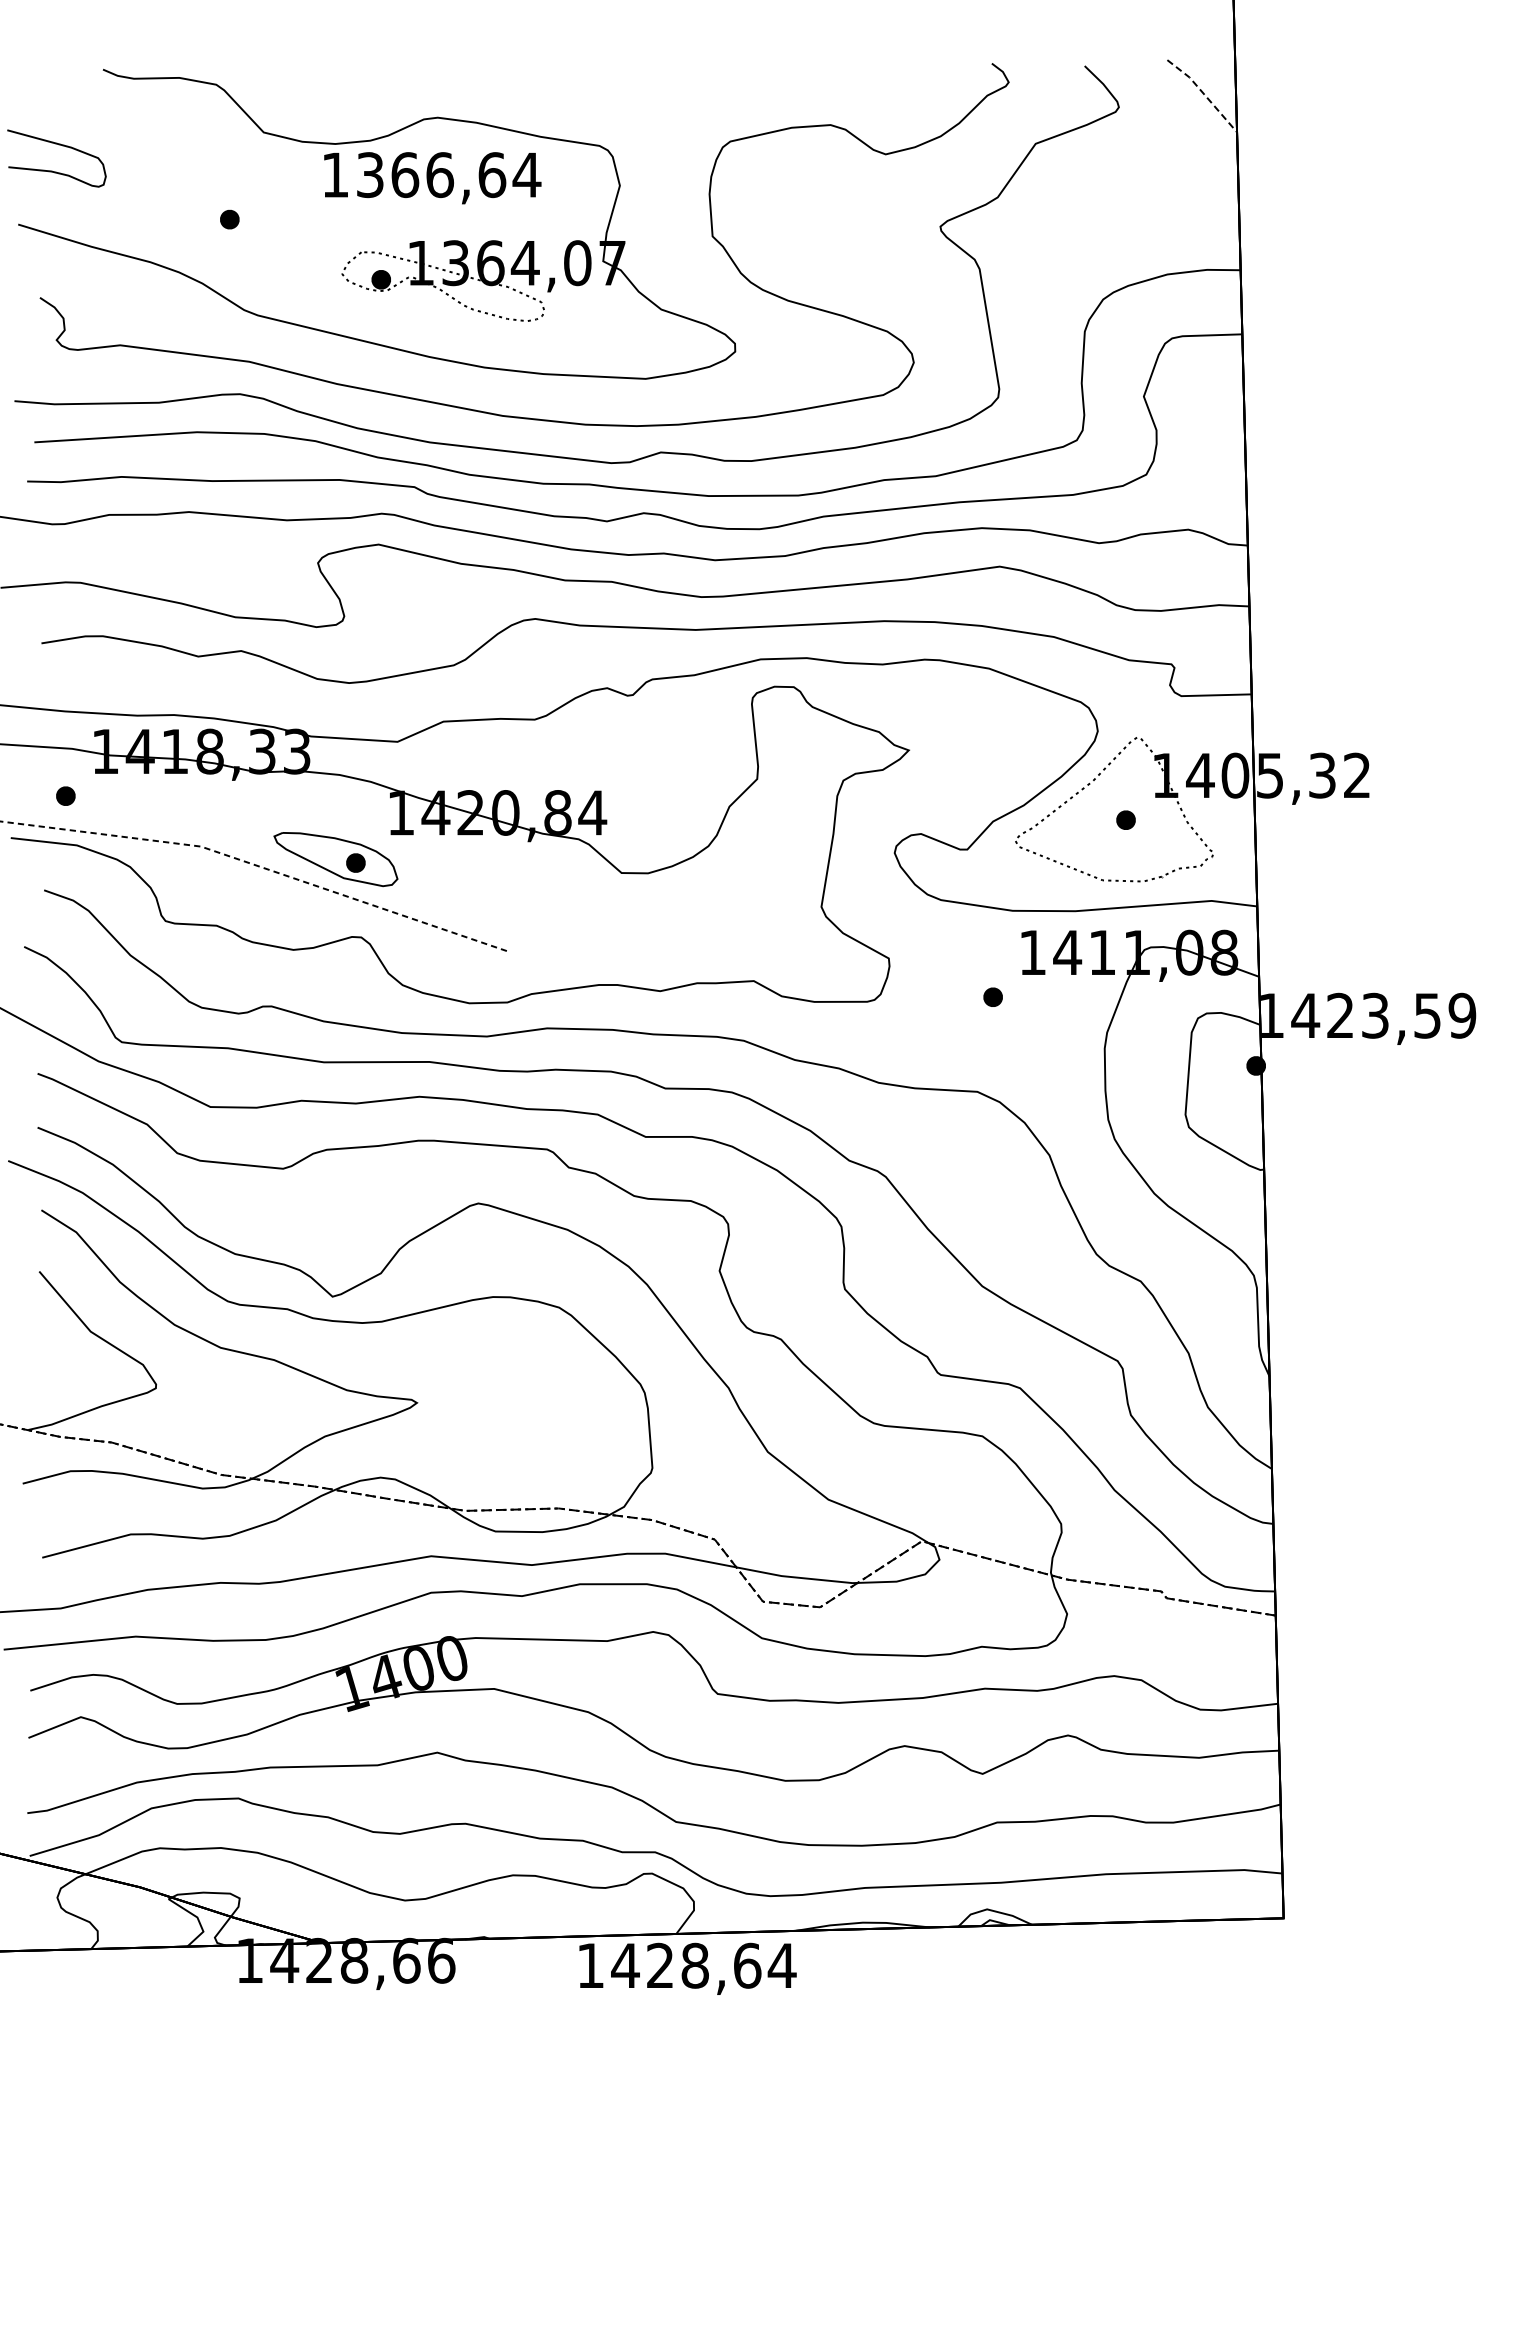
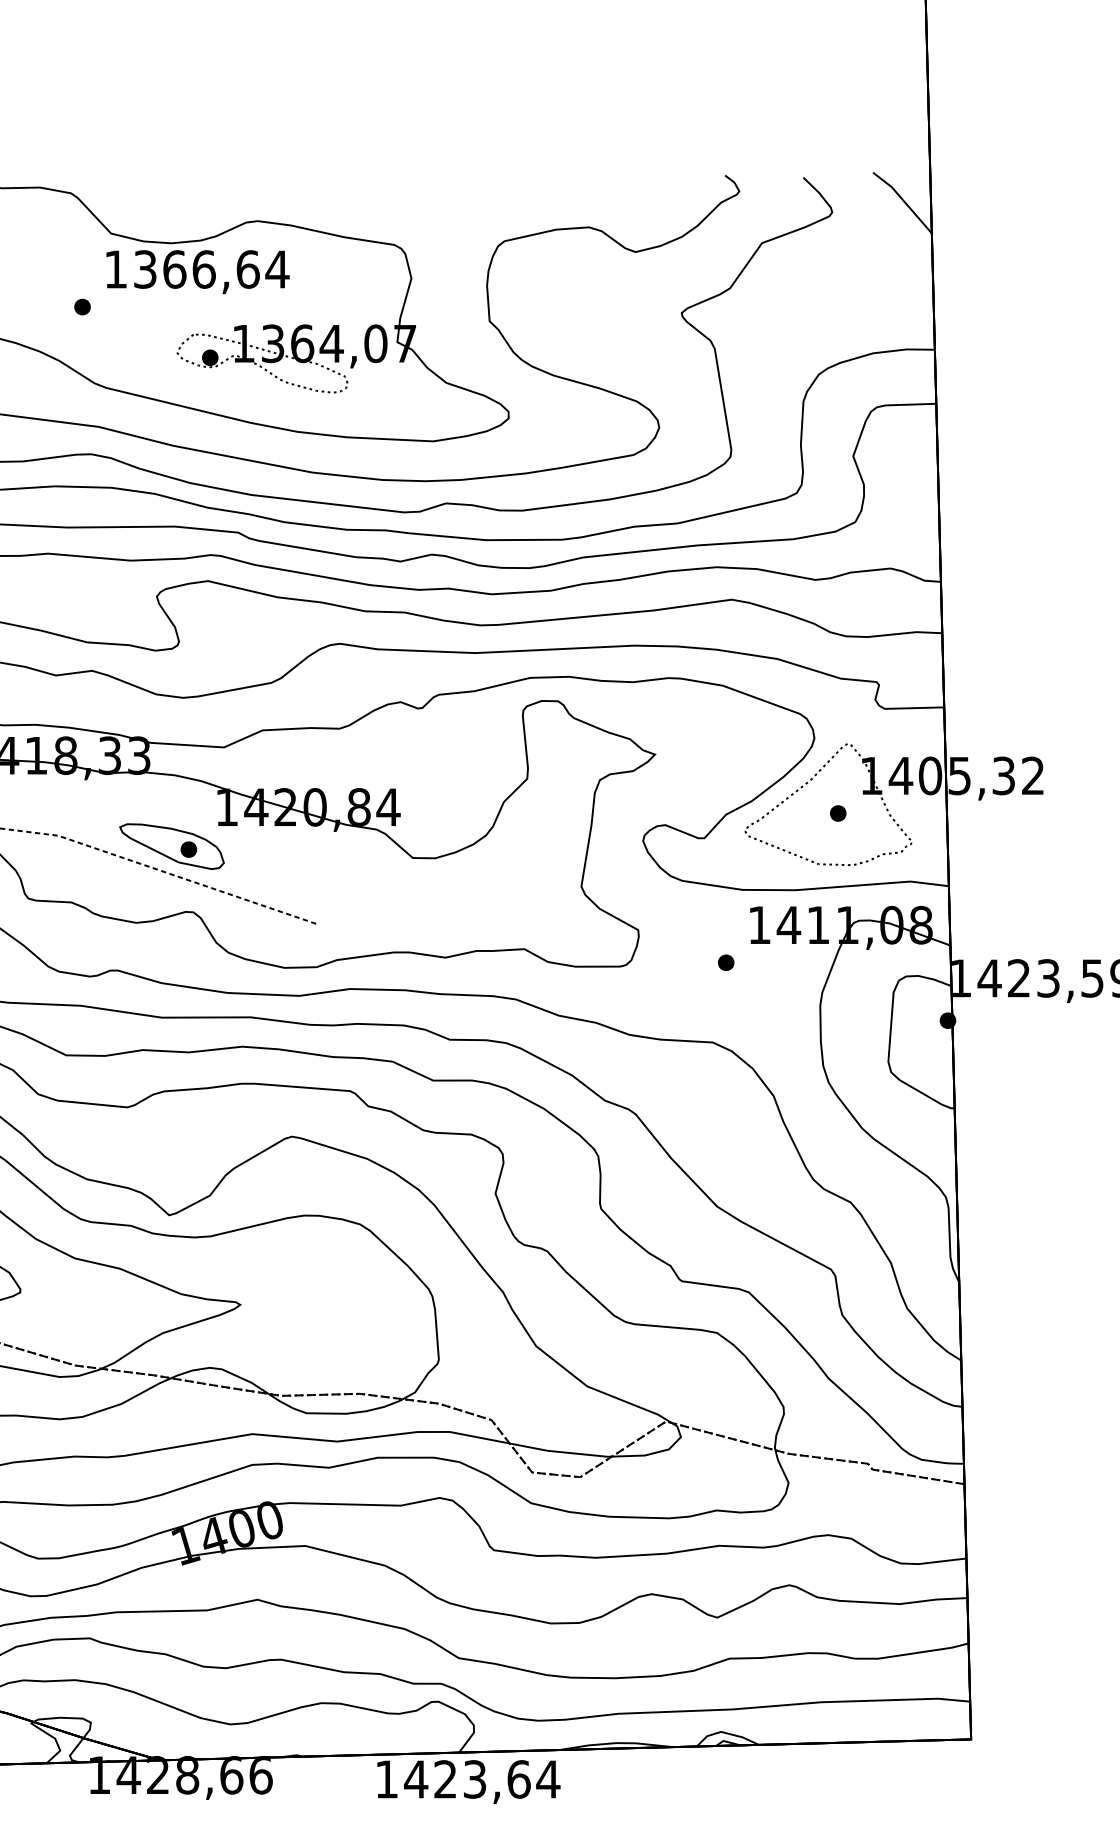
line: (1203, 93) -> (903, 200), dashed -> solid
text: (432, 178) -> (197, 272), moved
text: (694, 1965) -> (474, 1779), 1428,64 -> 1423,64

